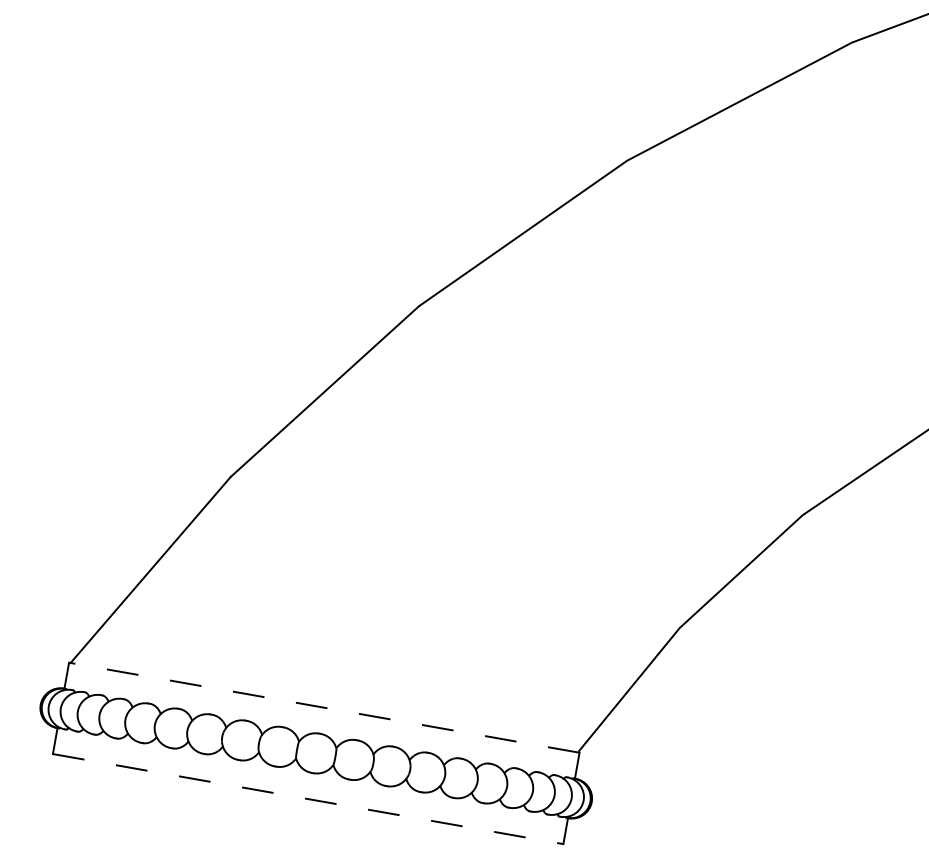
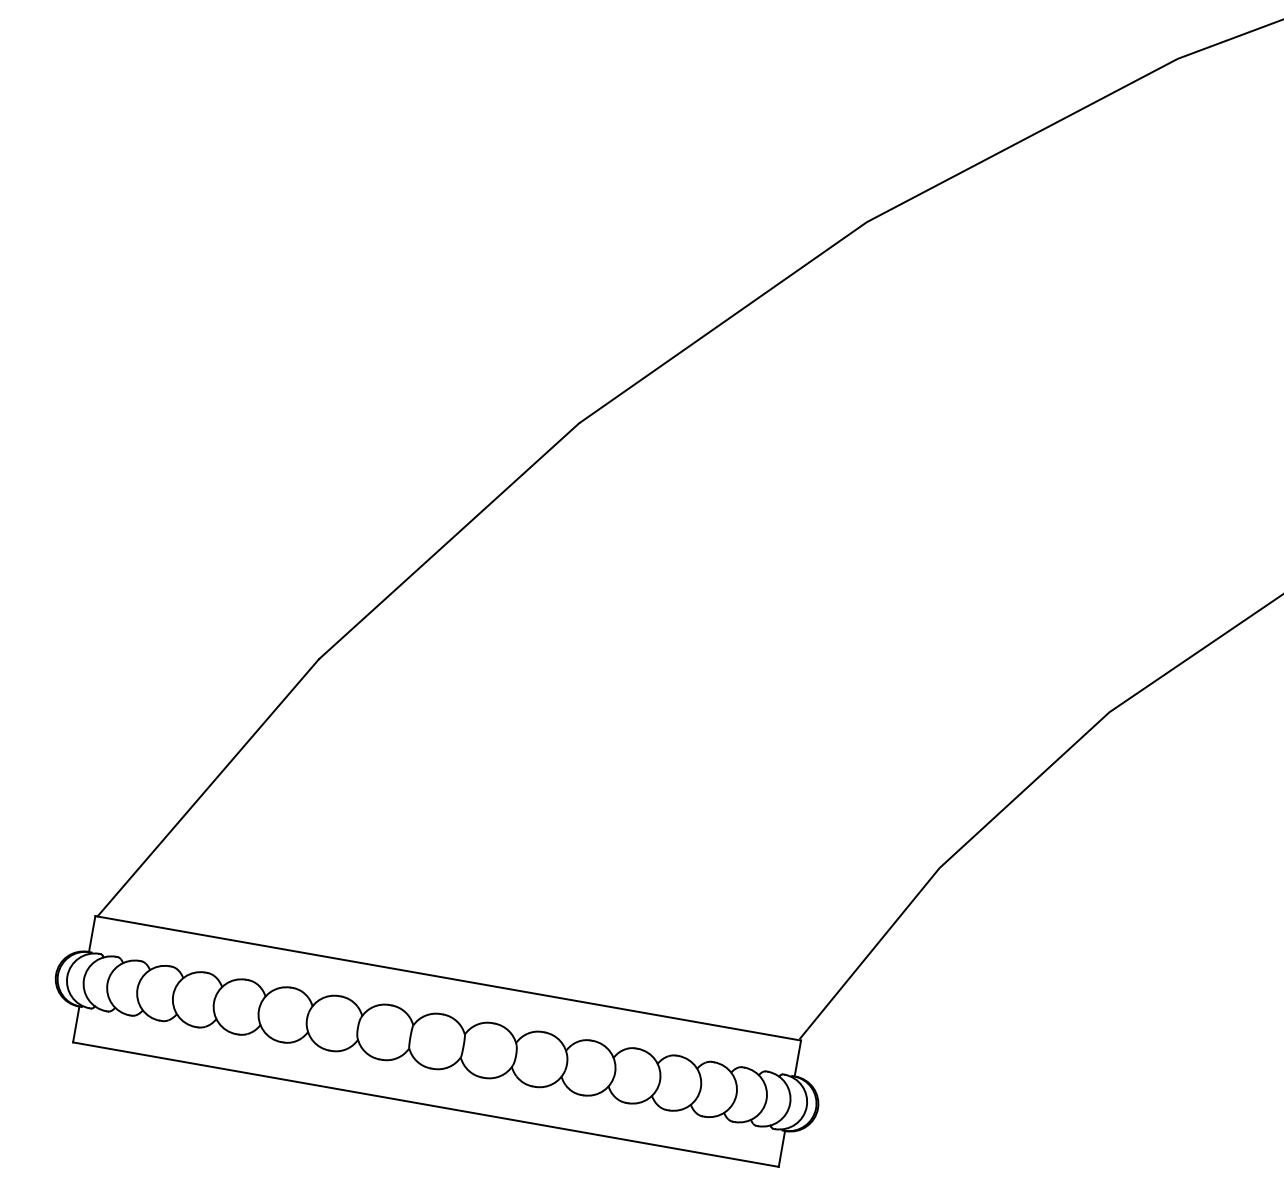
line: (323, 707) -> (447, 978), dashed -> solid
line: (308, 798) -> (426, 1104), dashed -> solid

